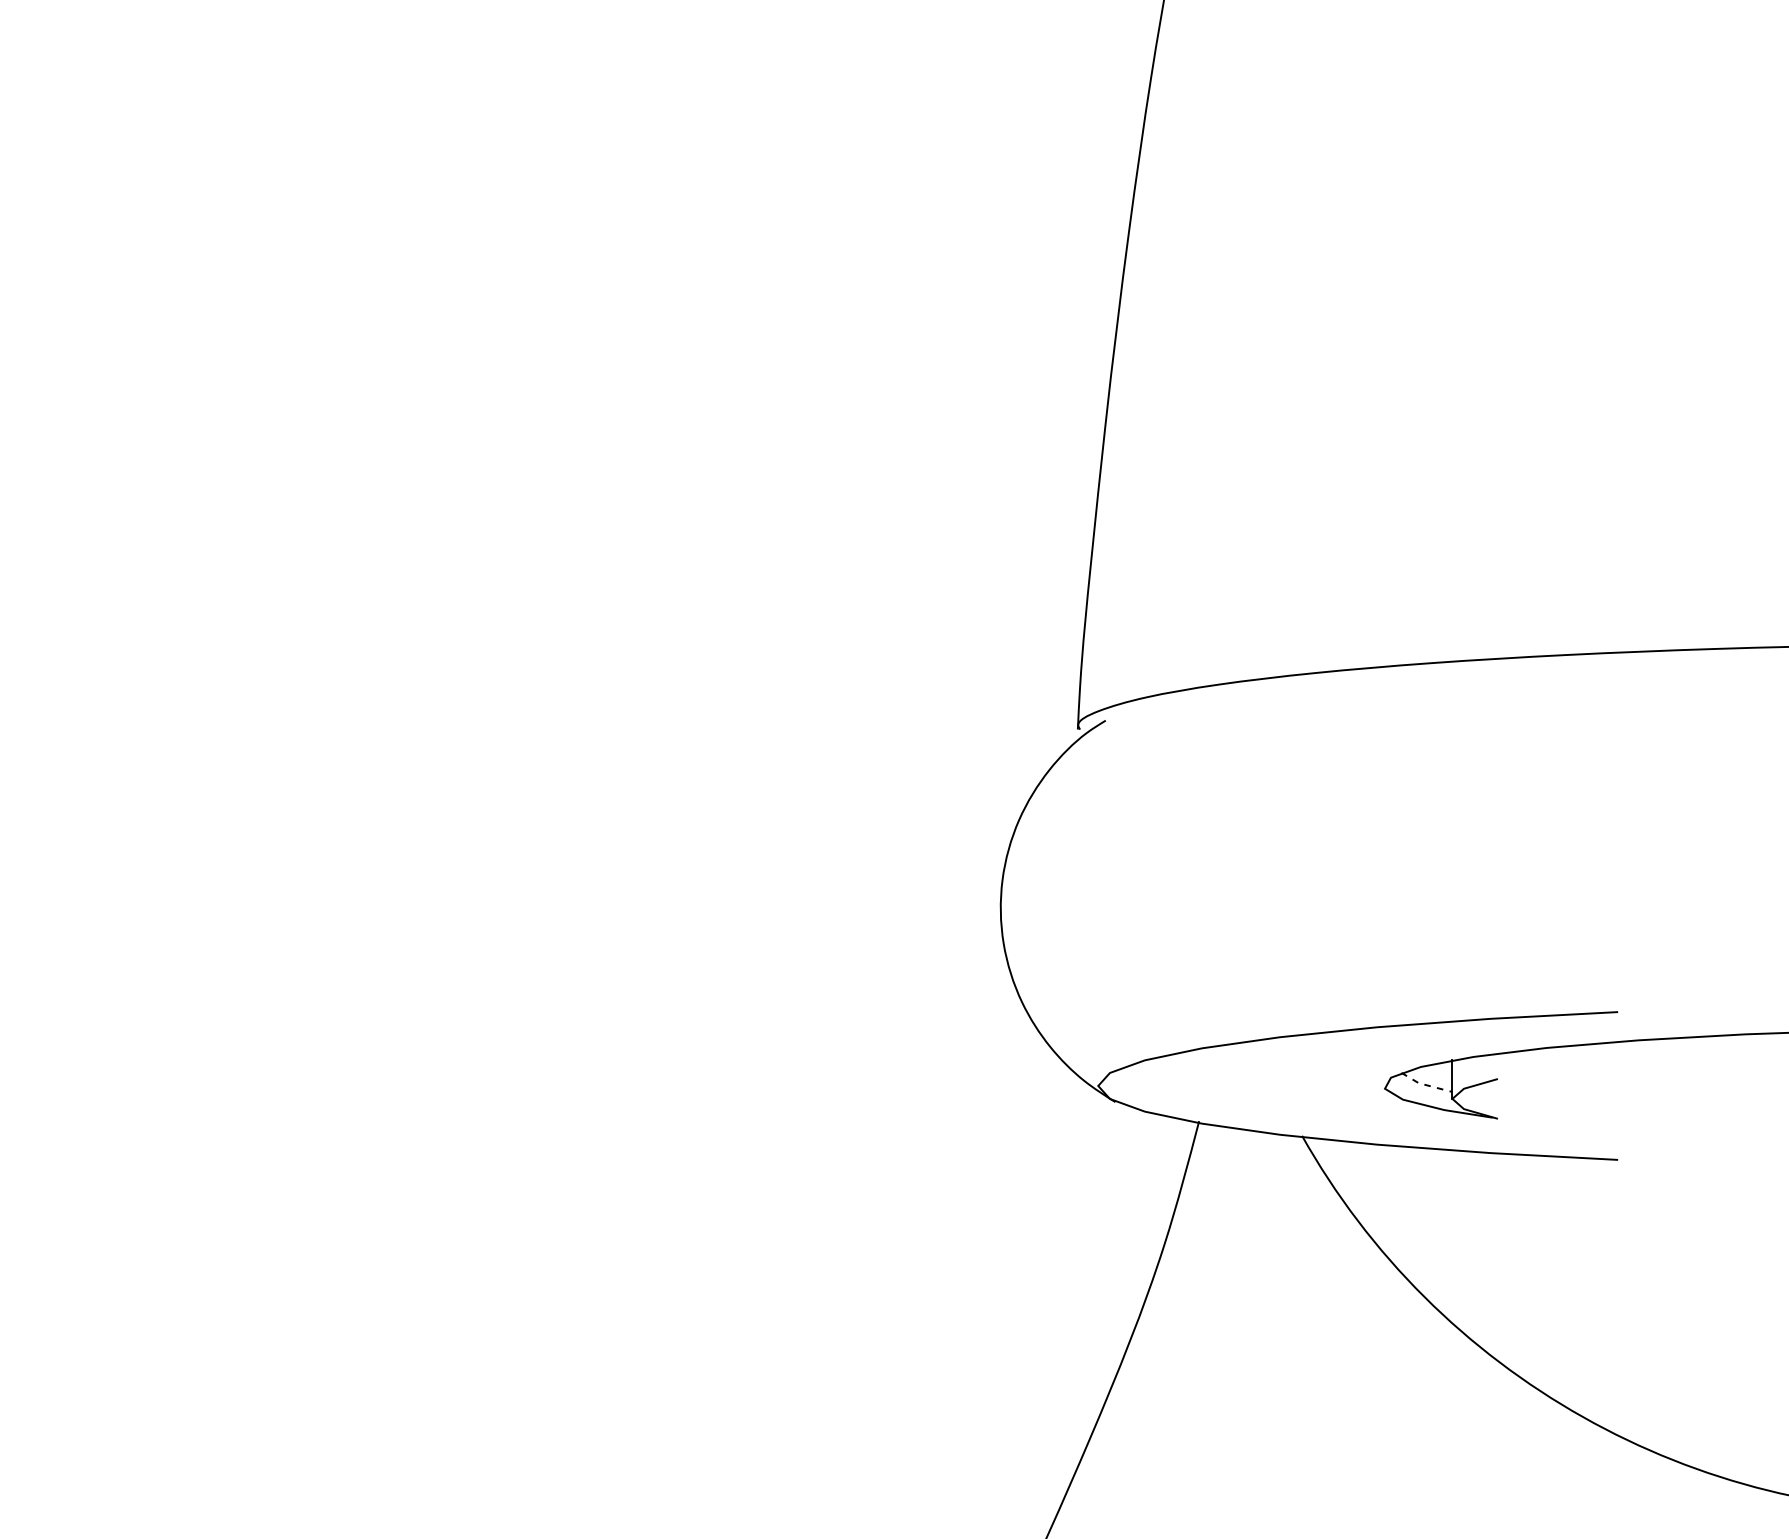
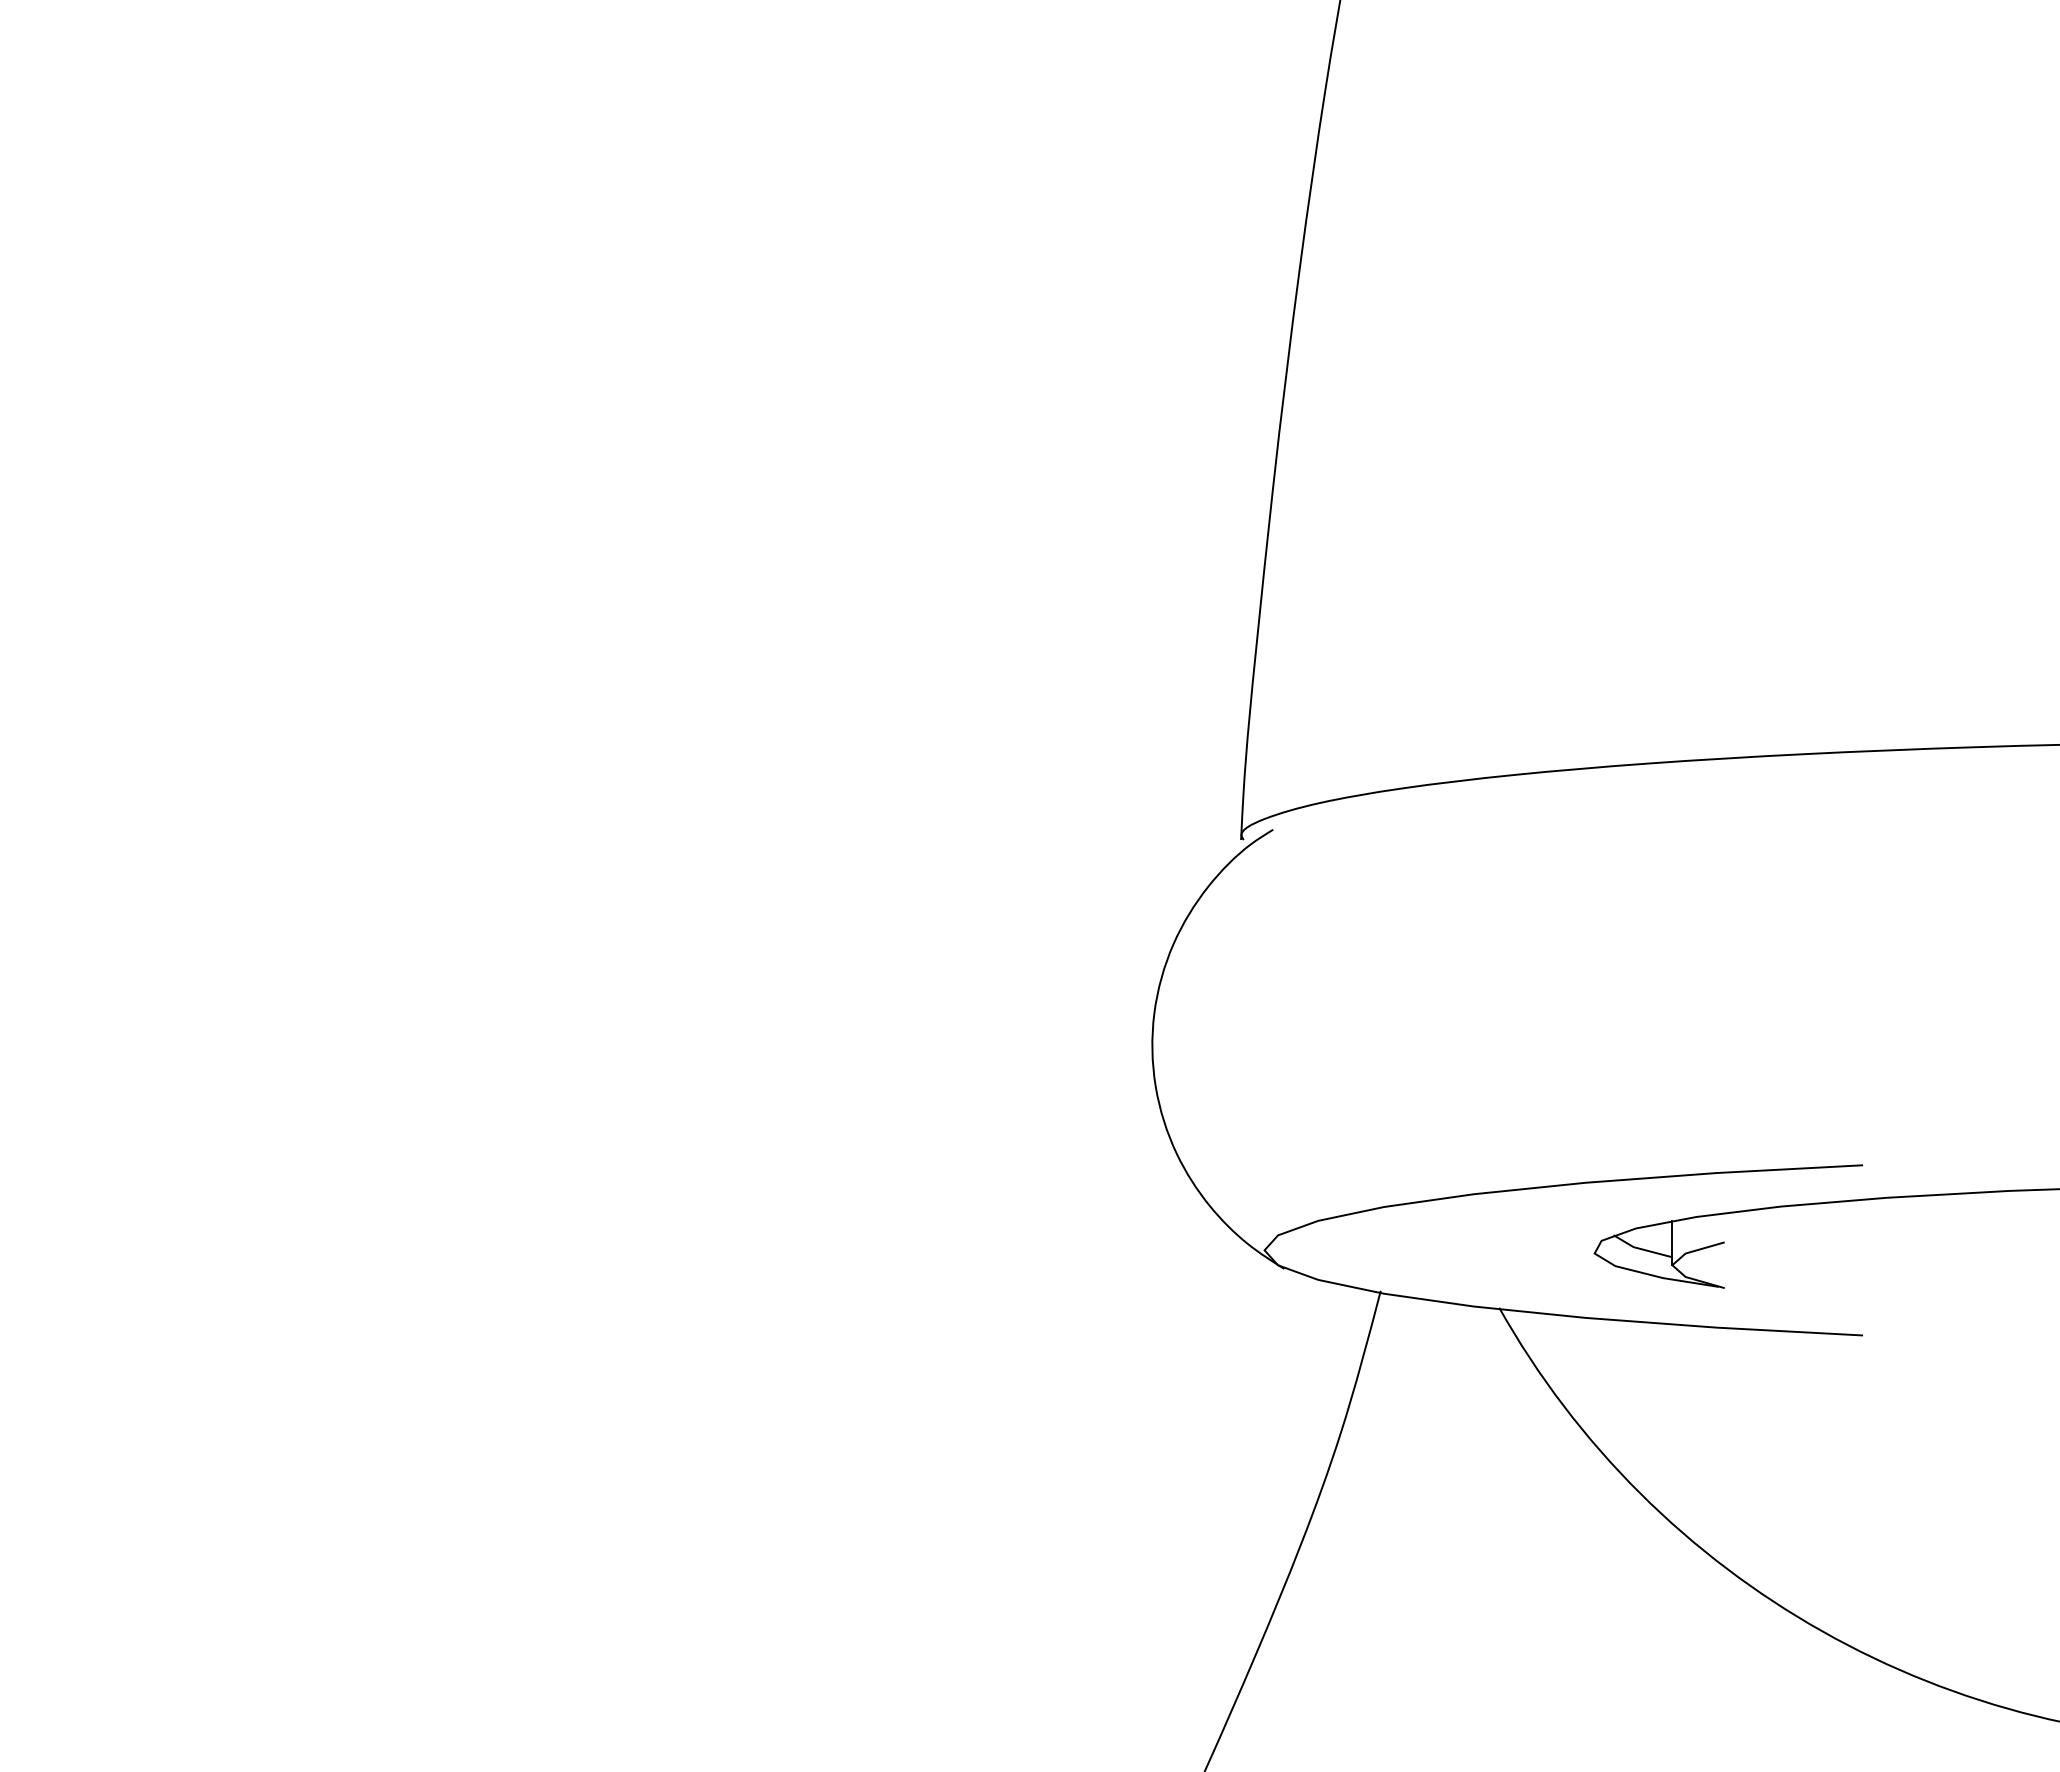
line: (1425, 1085) -> (1641, 1249), dashed -> solid

